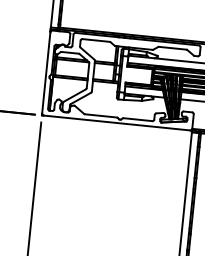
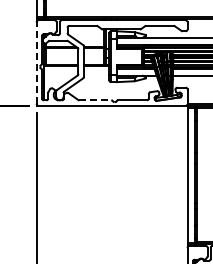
line: (46, 73) -> (36, 63), solid -> dashed
line: (101, 116) -> (95, 100), solid -> dashed

